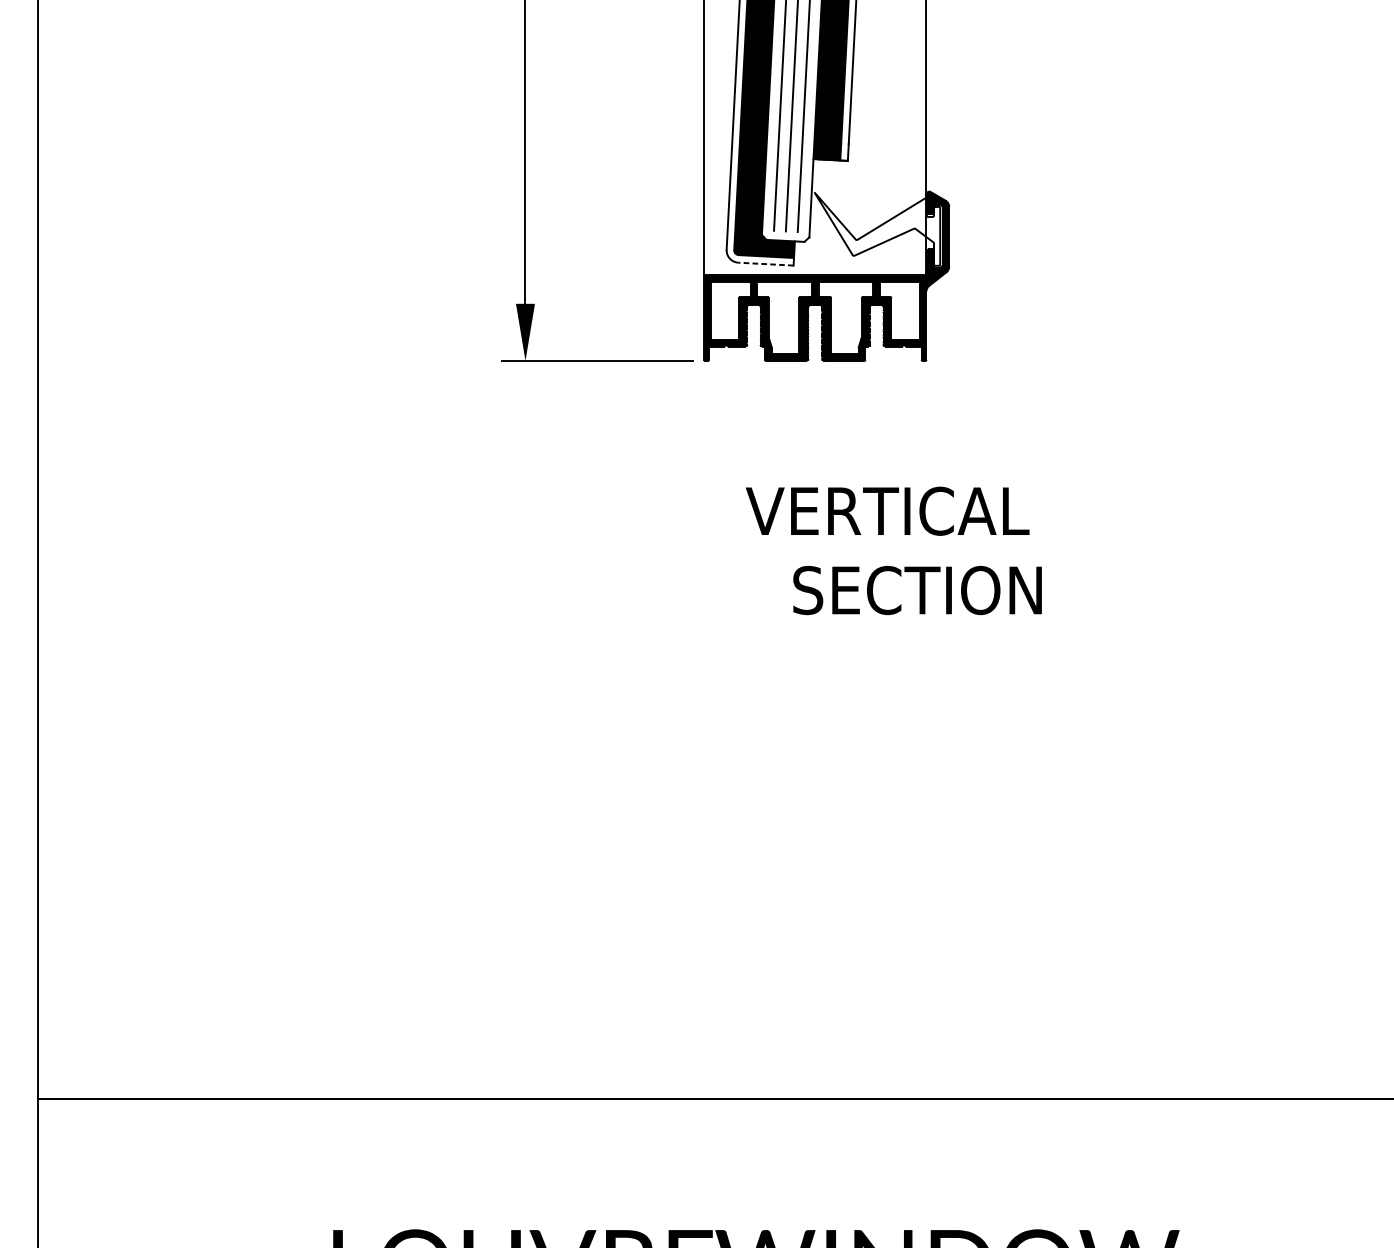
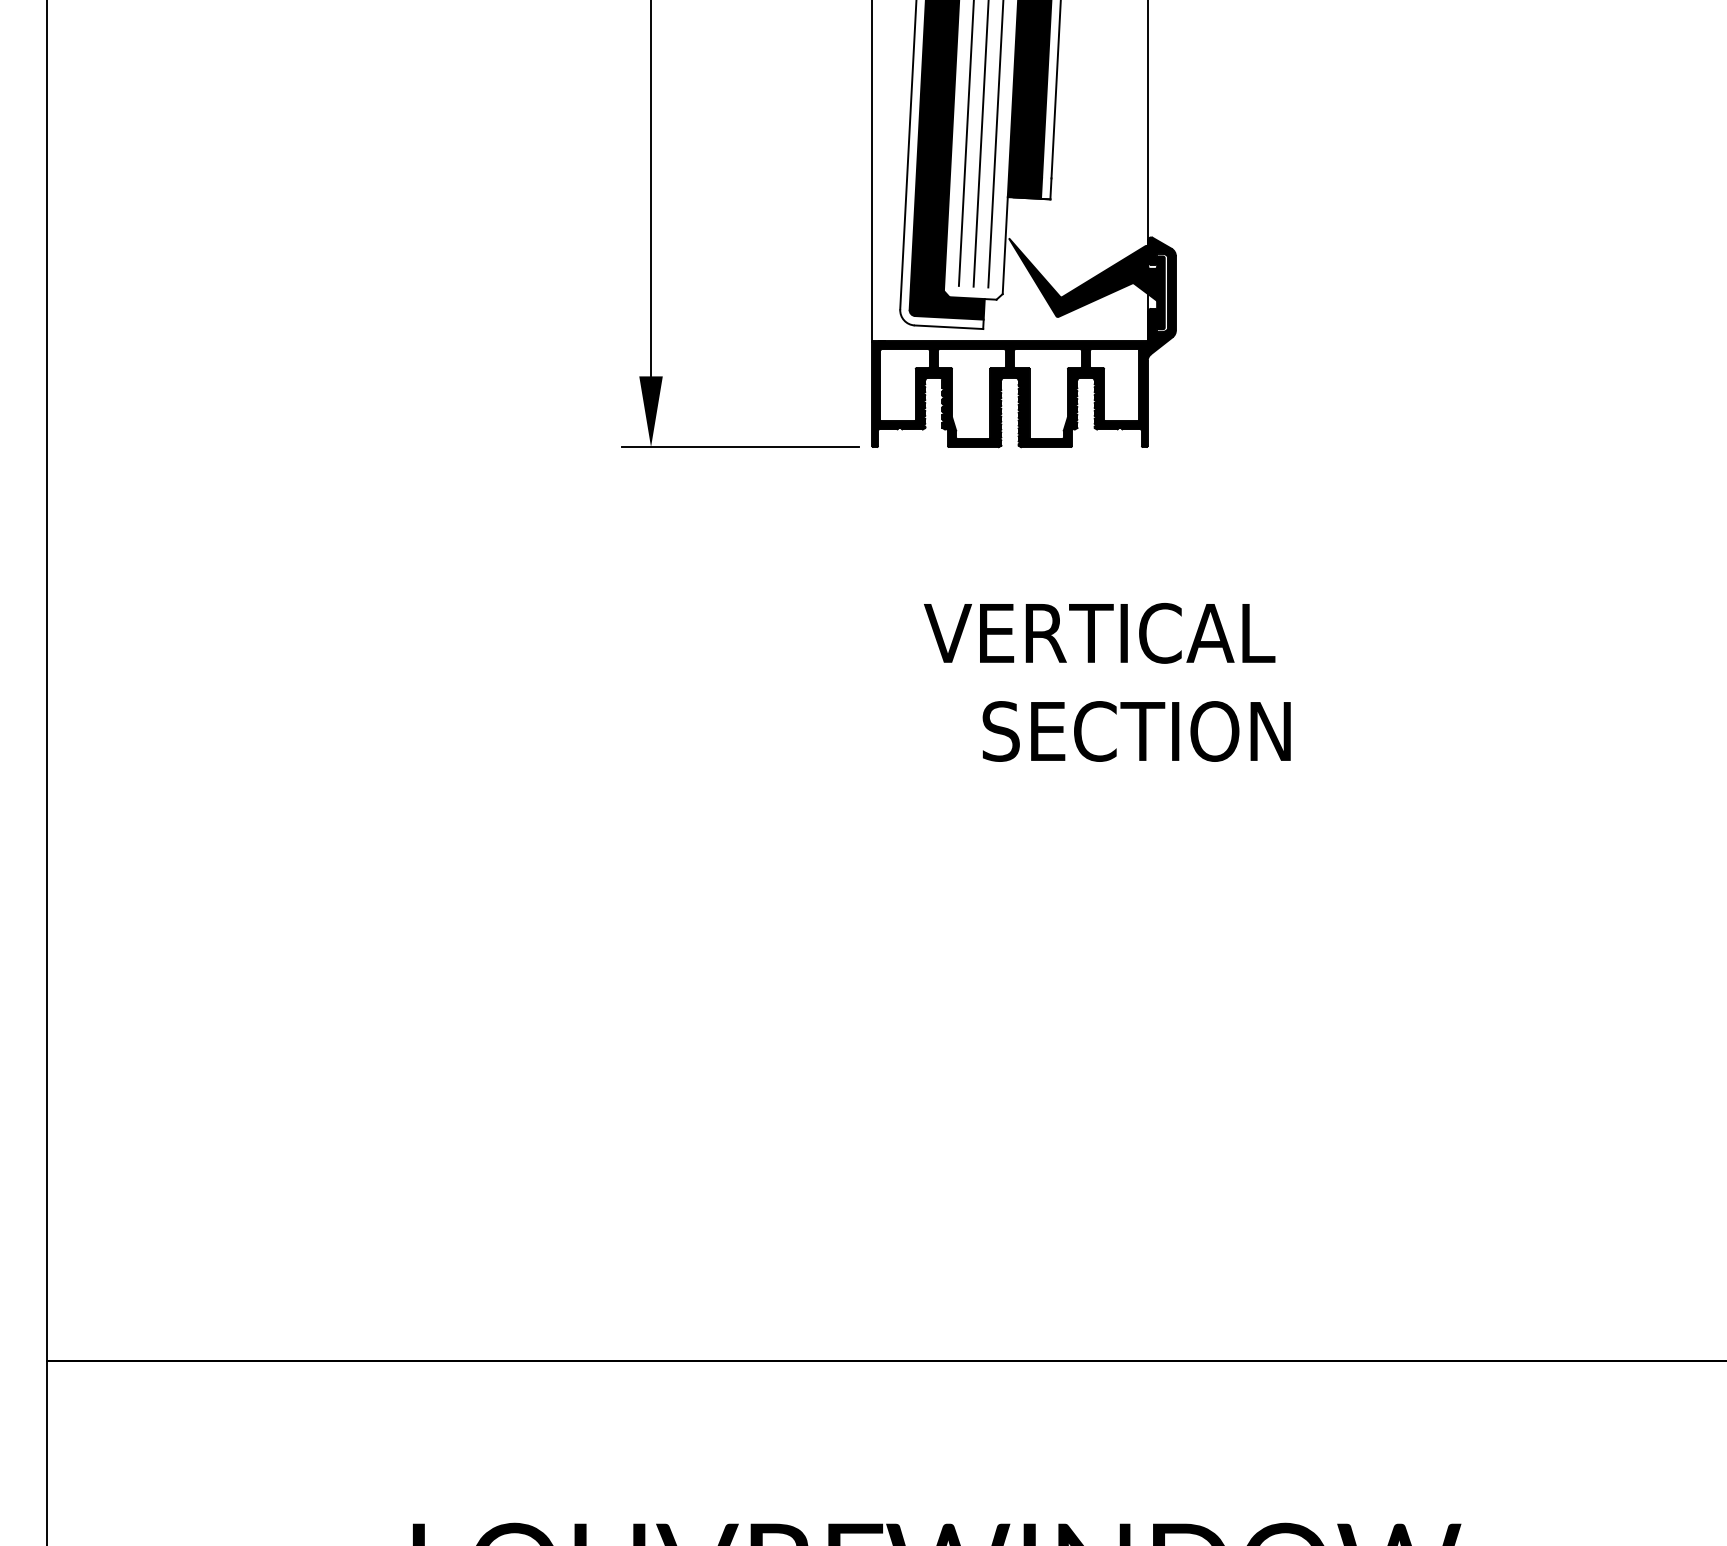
fill: (877, 228) -> (1086, 283), added
line: (765, 264) -> (948, 327), dashed -> solid

